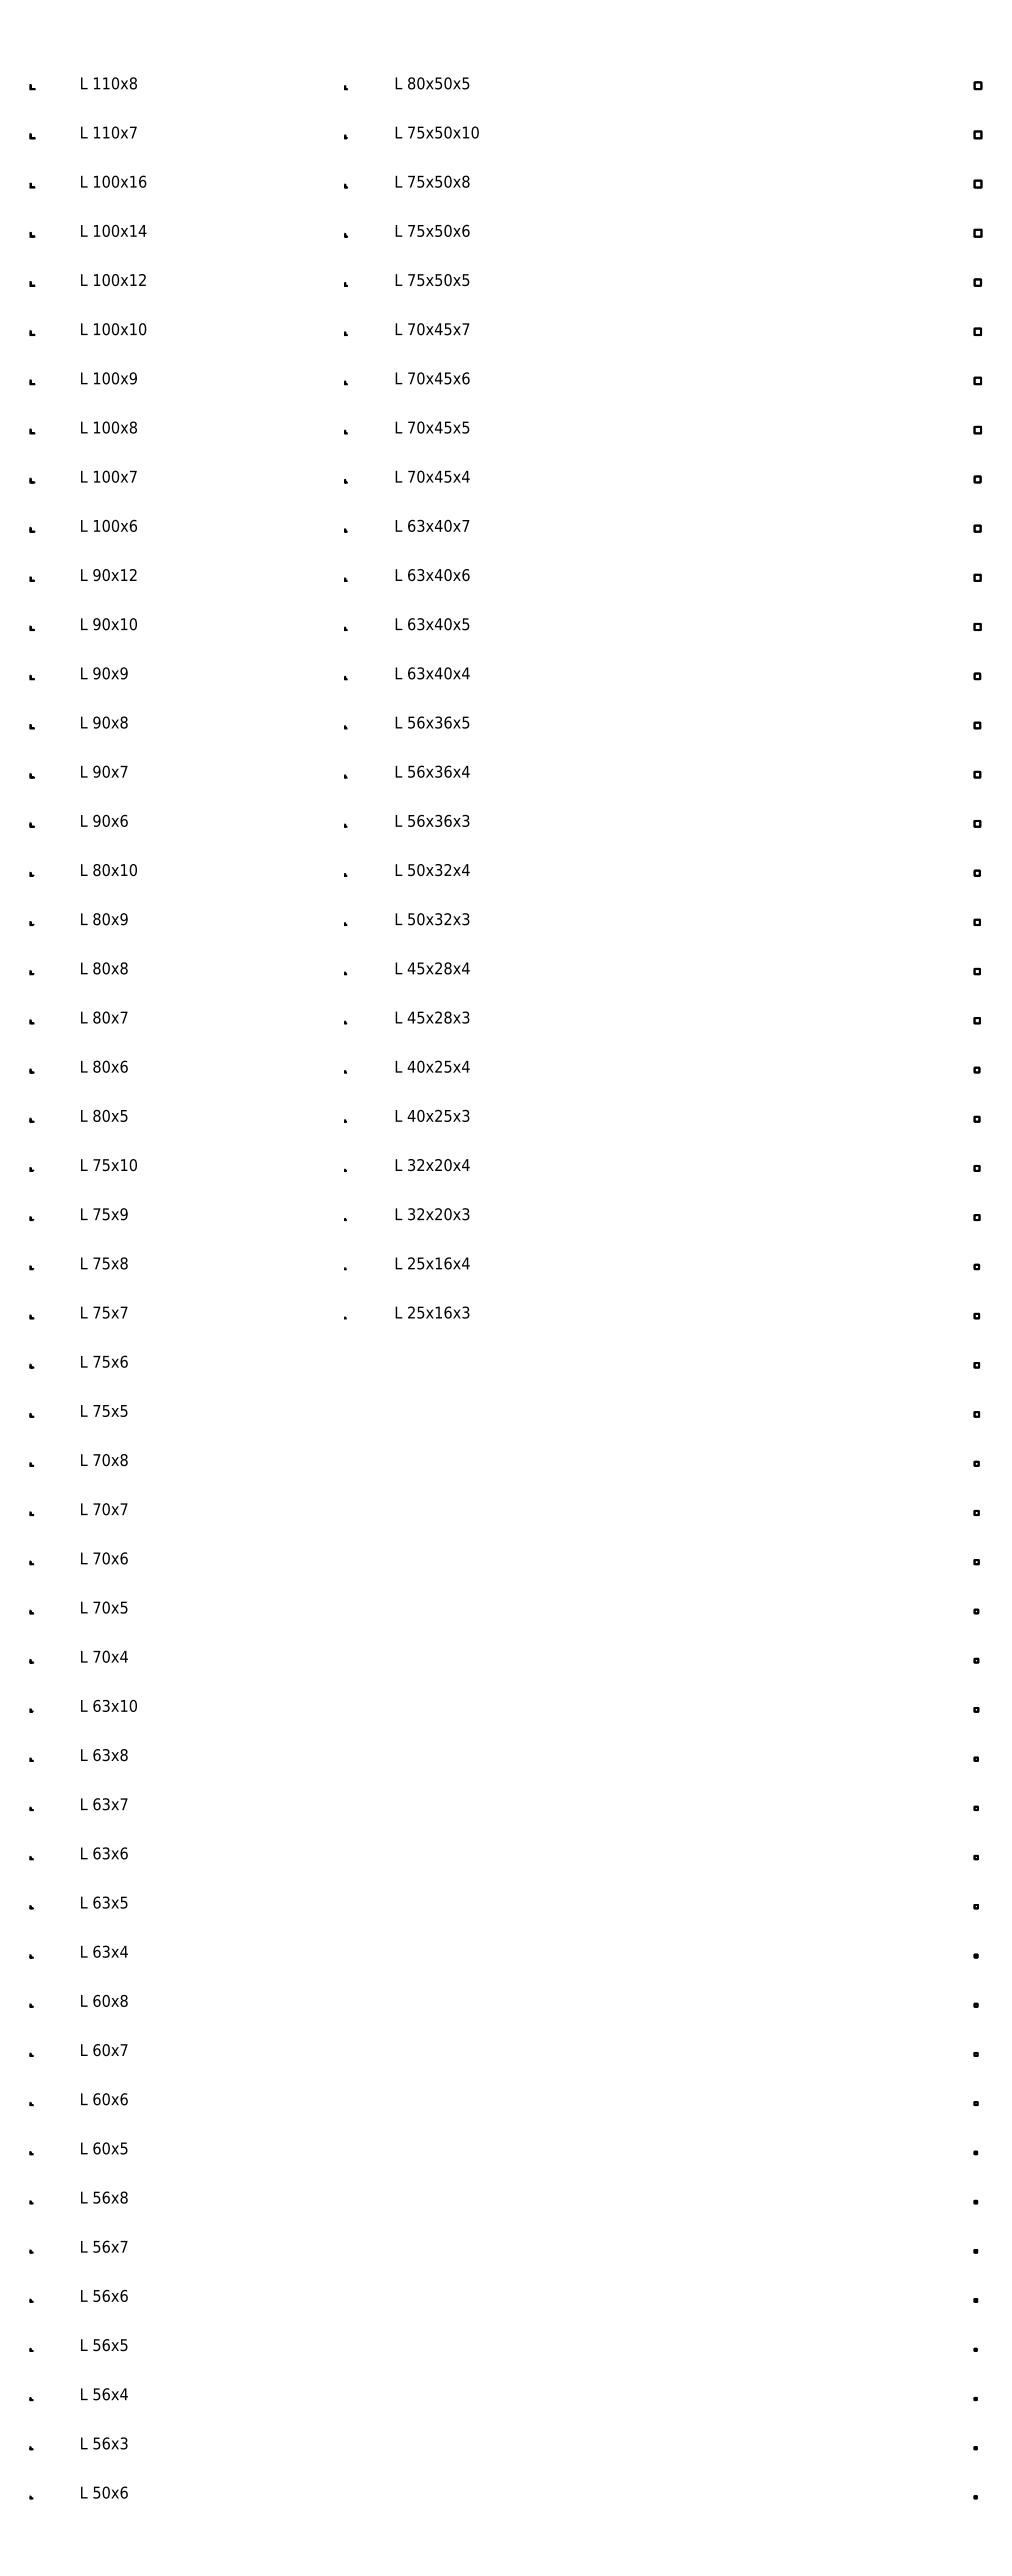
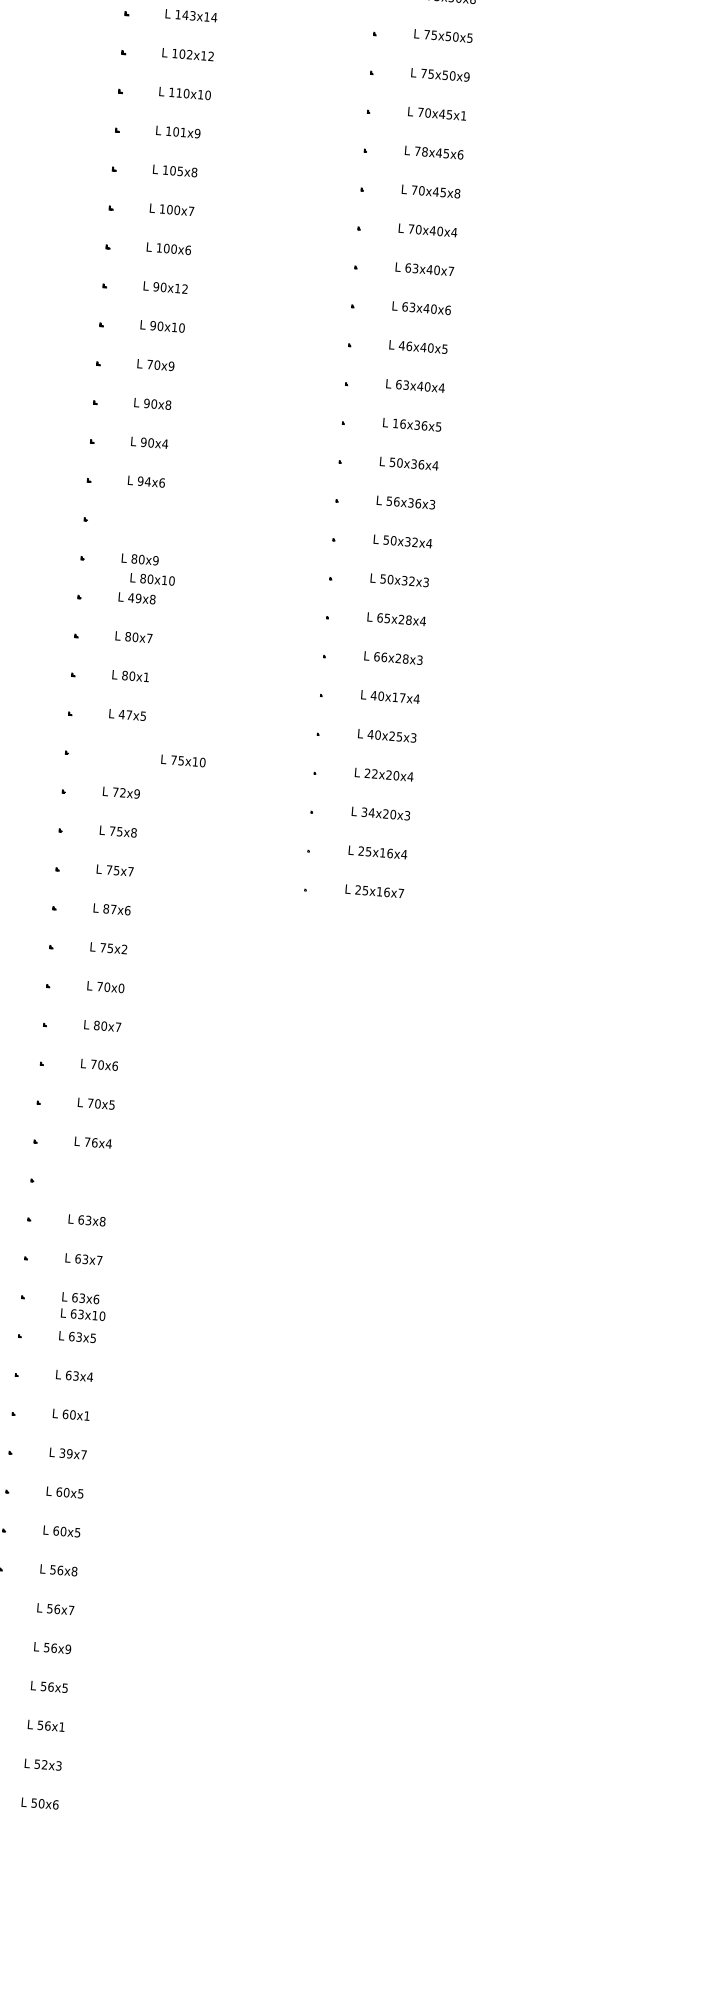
text: (110, 230) -> (188, 15), 100x14 -> 143x14
text: (465, 230) -> (469, 37), 75x50x6 -> 75x50x5
text: (465, 279) -> (466, 76), 75x50x5 -> 75x50x9
text: (115, 280) -> (189, 55), 100x12 -> 102x12
text: (105, 329) -> (178, 93), 100x10 -> 110x10
text: (465, 329) -> (463, 116), 70x45x7 -> 70x45x1
text: (115, 378) -> (183, 132), 100x9 -> 101x9
text: (420, 378) -> (424, 152), 70x45x6 -> 78x45x6
text: (115, 427) -> (180, 171), 100x8 -> 105x8
text: (465, 427) -> (457, 193), 70x45x5 -> 70x45x8
text: (447, 476) -> (439, 231), 70x45x4 -> 70x40x4
text: (415, 624) -> (405, 346), 63x40x5 -> 46x40x5
text: (96, 673) -> (149, 364), 90x9 -> 70x9
text: (411, 722) -> (395, 423), 56x36x5 -> 16x36x5
text: (123, 771) -> (164, 443), 90x7 -> 90x4
text: (420, 771) -> (399, 462), 56x36x4 -> 50x36x4
text: (105, 820) -> (147, 481), 90x6 -> 94x6
text: (108, 870) -> (152, 579), moved
text: (101, 968) -> (134, 598), 80x8 -> 49x8
text: (411, 968) -> (380, 617), 45x28x4 -> 65x28x4
text: (415, 1017) -> (380, 656), 45x28x3 -> 66x28x3
text: (123, 1066) -> (146, 677), 80x6 -> 80x1
text: (443, 1066) -> (399, 697), 40x25x4 -> 40x17x4
text: (101, 1115) -> (125, 714), 80x5 -> 47x5
text: (108, 1165) -> (183, 761), moved
text: (411, 1165) -> (367, 773), 32x20x4 -> 22x20x4
text: (105, 1214) -> (122, 793), 75x9 -> 72x9
text: (420, 1214) -> (371, 813), 32x20x3 -> 34x20x3
text: (465, 1312) -> (400, 893), 25x16x3 -> 25x16x7
text: (101, 1361) -> (109, 909), 75x6 -> 87x6
text: (123, 1410) -> (124, 949), 75x5 -> 75x2
text: (123, 1459) -> (121, 987), 70x8 -> 70x0
text: (96, 1509) -> (96, 1025), 70x7 -> 80x7
text: (105, 1656) -> (94, 1142), 70x4 -> 76x4
text: (108, 1705) -> (82, 1314), moved
text: (123, 2000) -> (86, 1415), 60x8 -> 60x1
text: (101, 2050) -> (66, 1453), 60x7 -> 39x7
text: (123, 2099) -> (80, 1493), 60x6 -> 60x5
text: (123, 2295) -> (67, 1648), 56x6 -> 56x9
text: (123, 2394) -> (61, 1727), 56x4 -> 56x1
text: (105, 2443) -> (44, 1764), 56x3 -> 52x3

